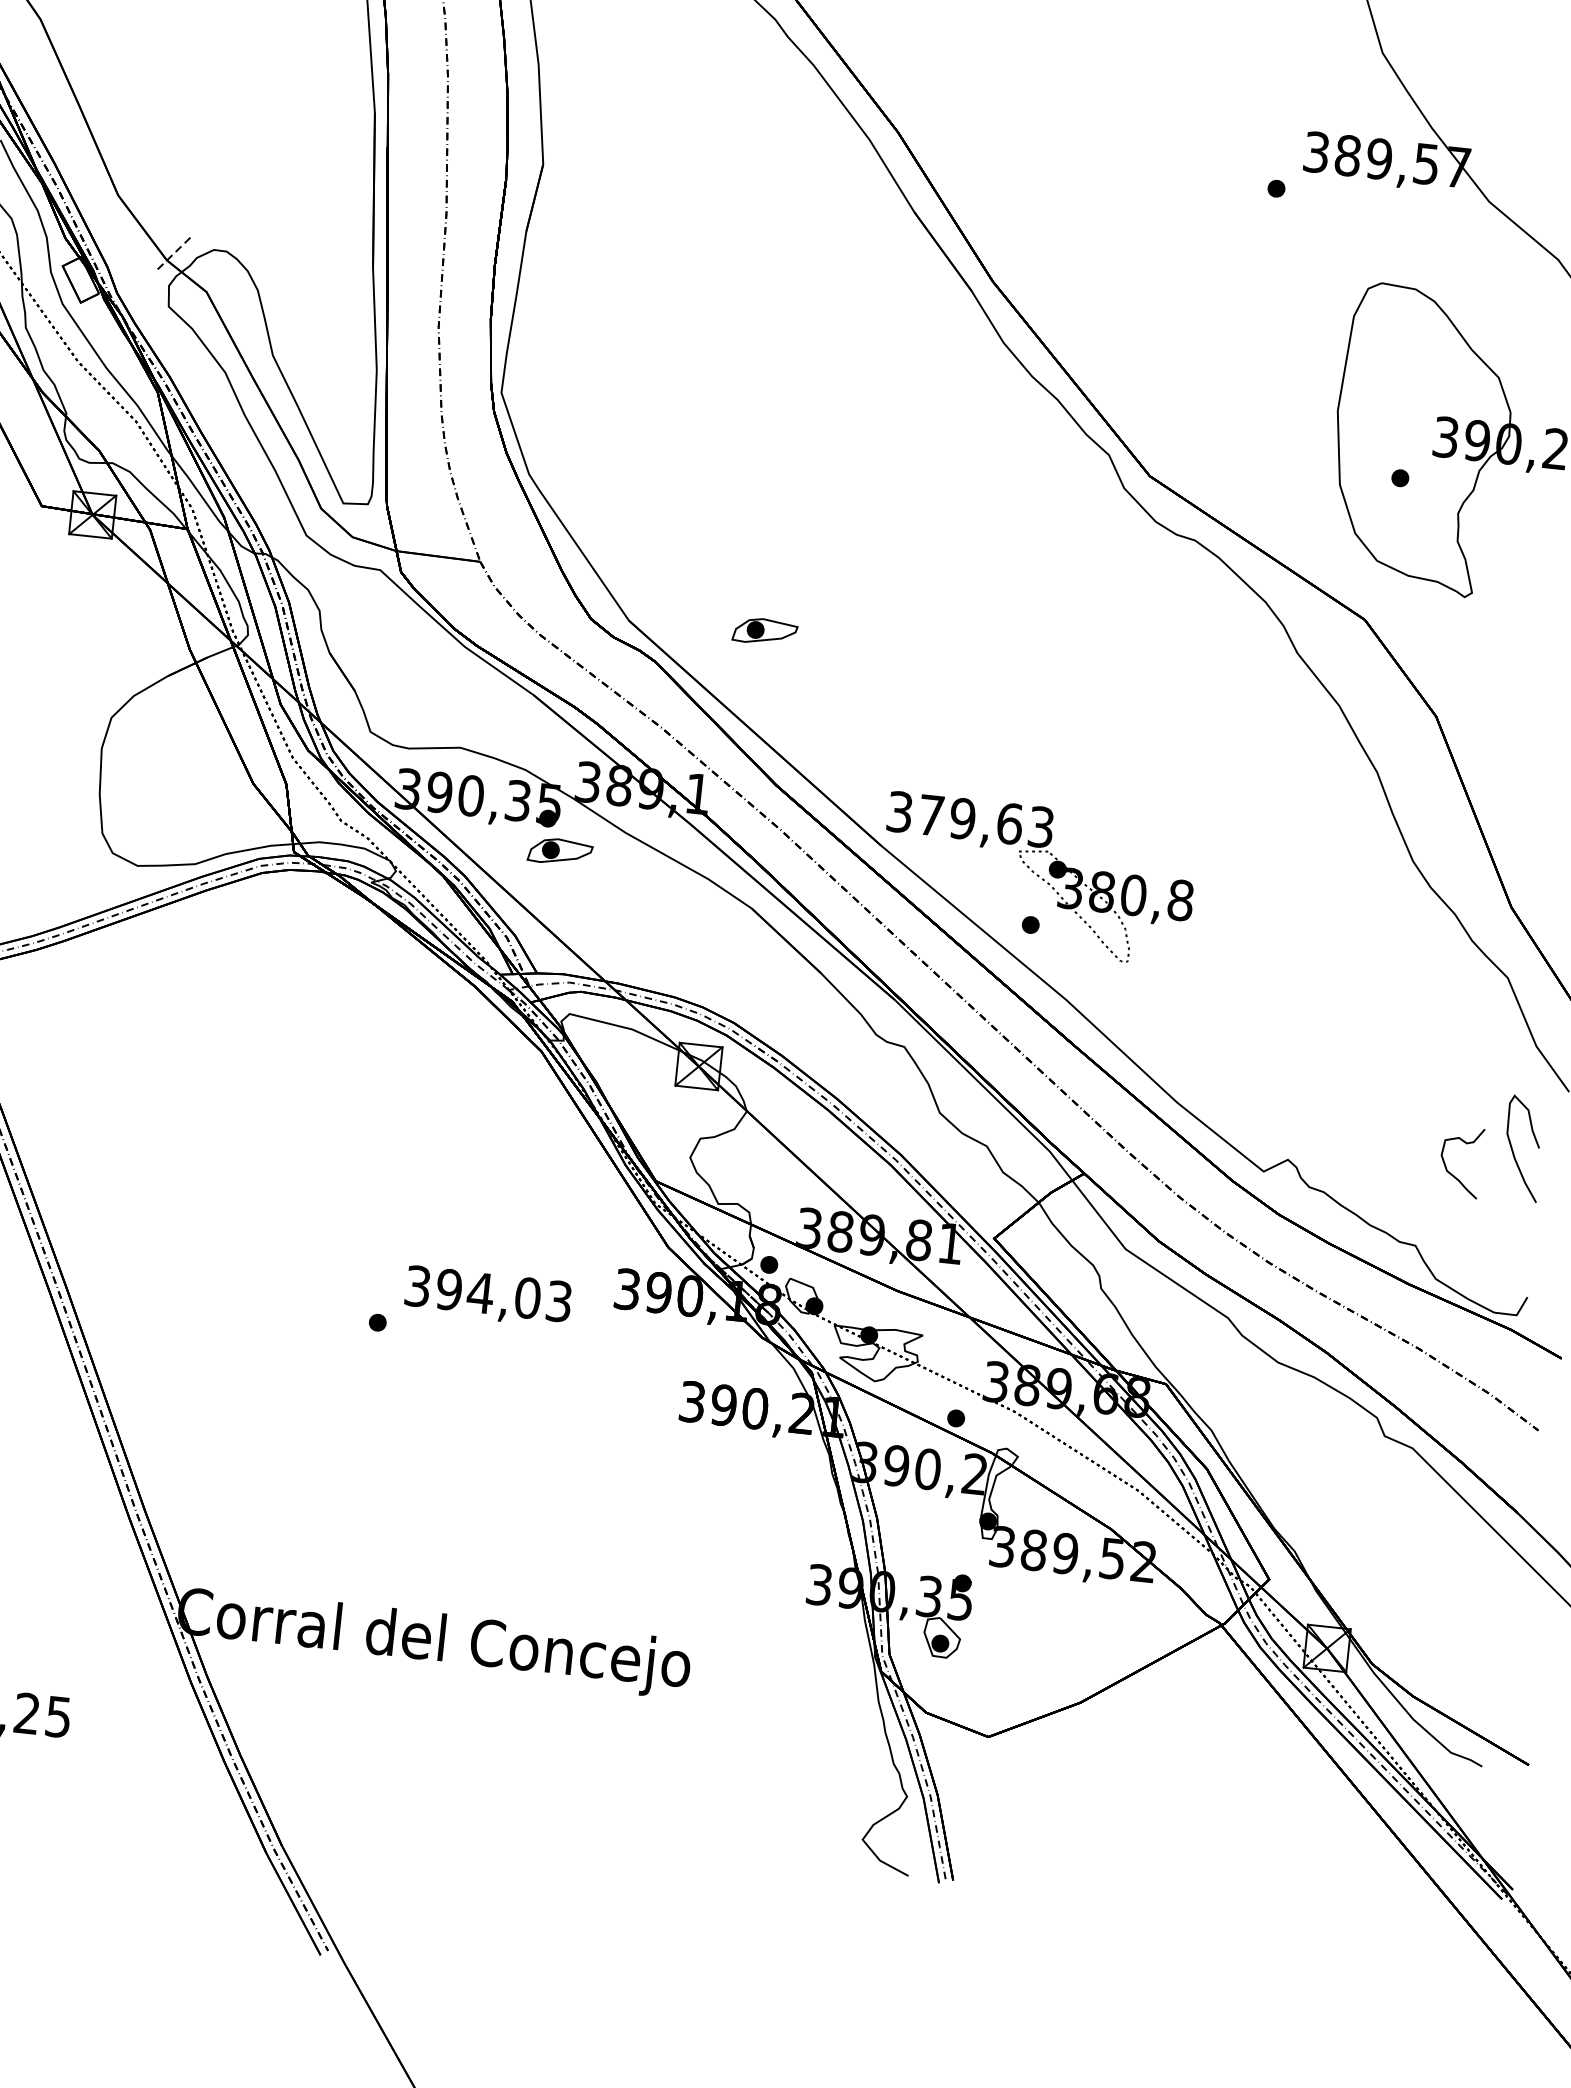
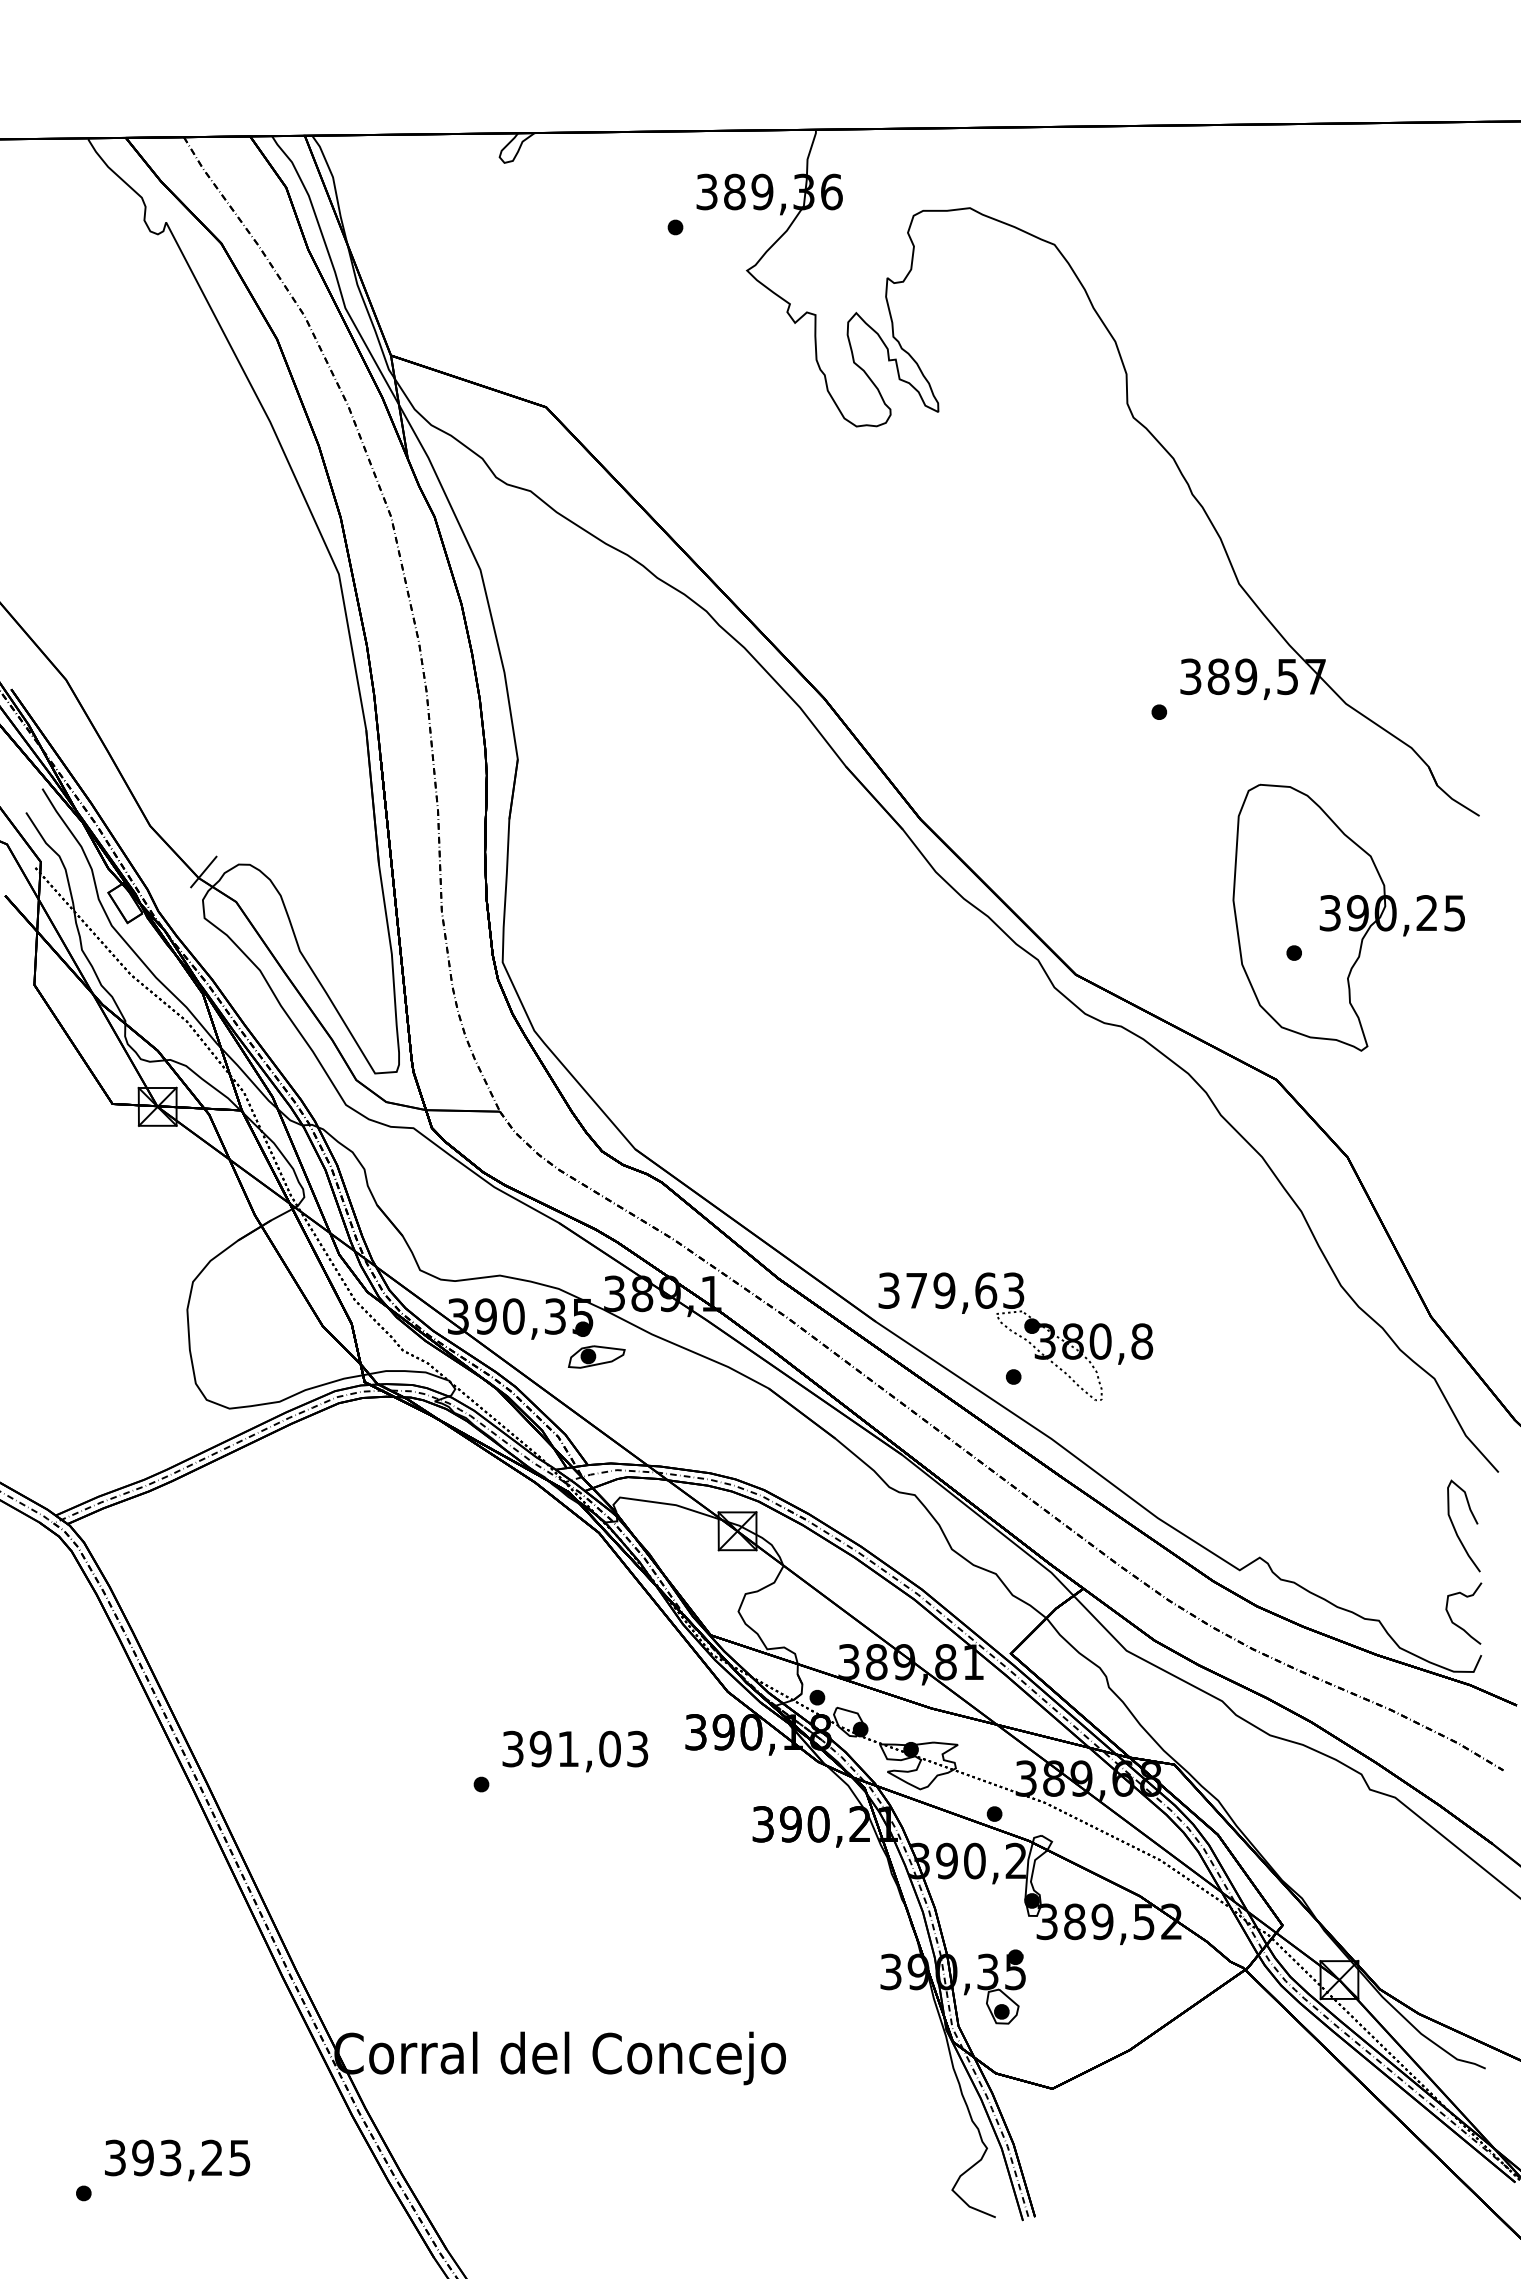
line: (173, 254) -> (203, 872), dashed -> solid
part: (764, 631) -> (754, 1145), removed
curve: (1452, 1173) -> (1457, 1624), moved
text: (479, 1292) -> (567, 1748), 394,03 -> 391,03

